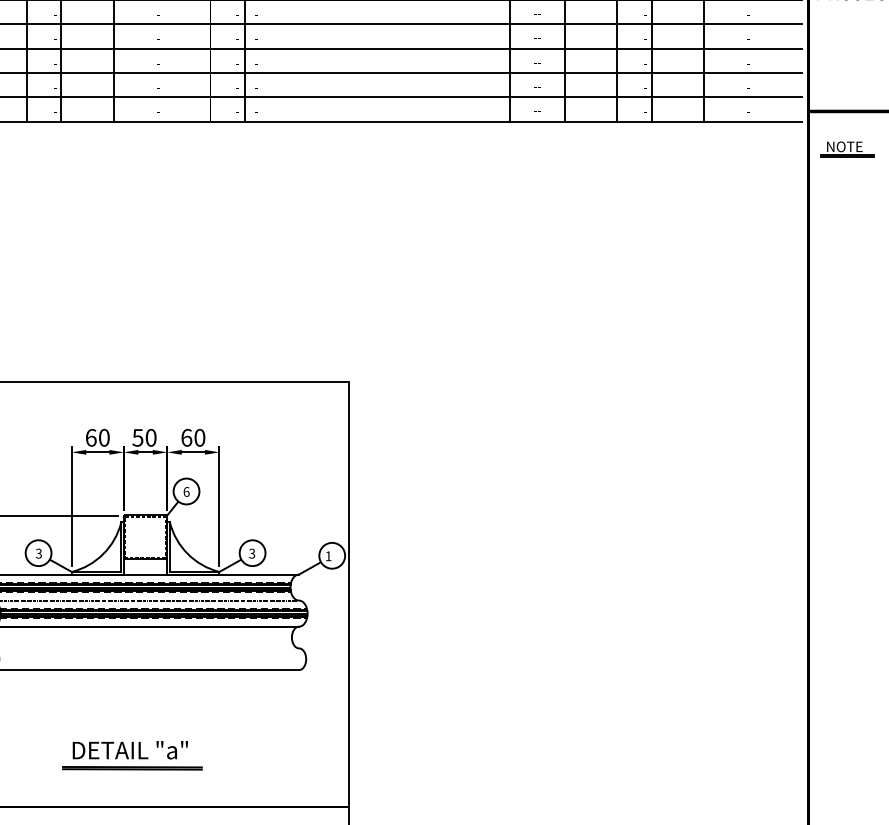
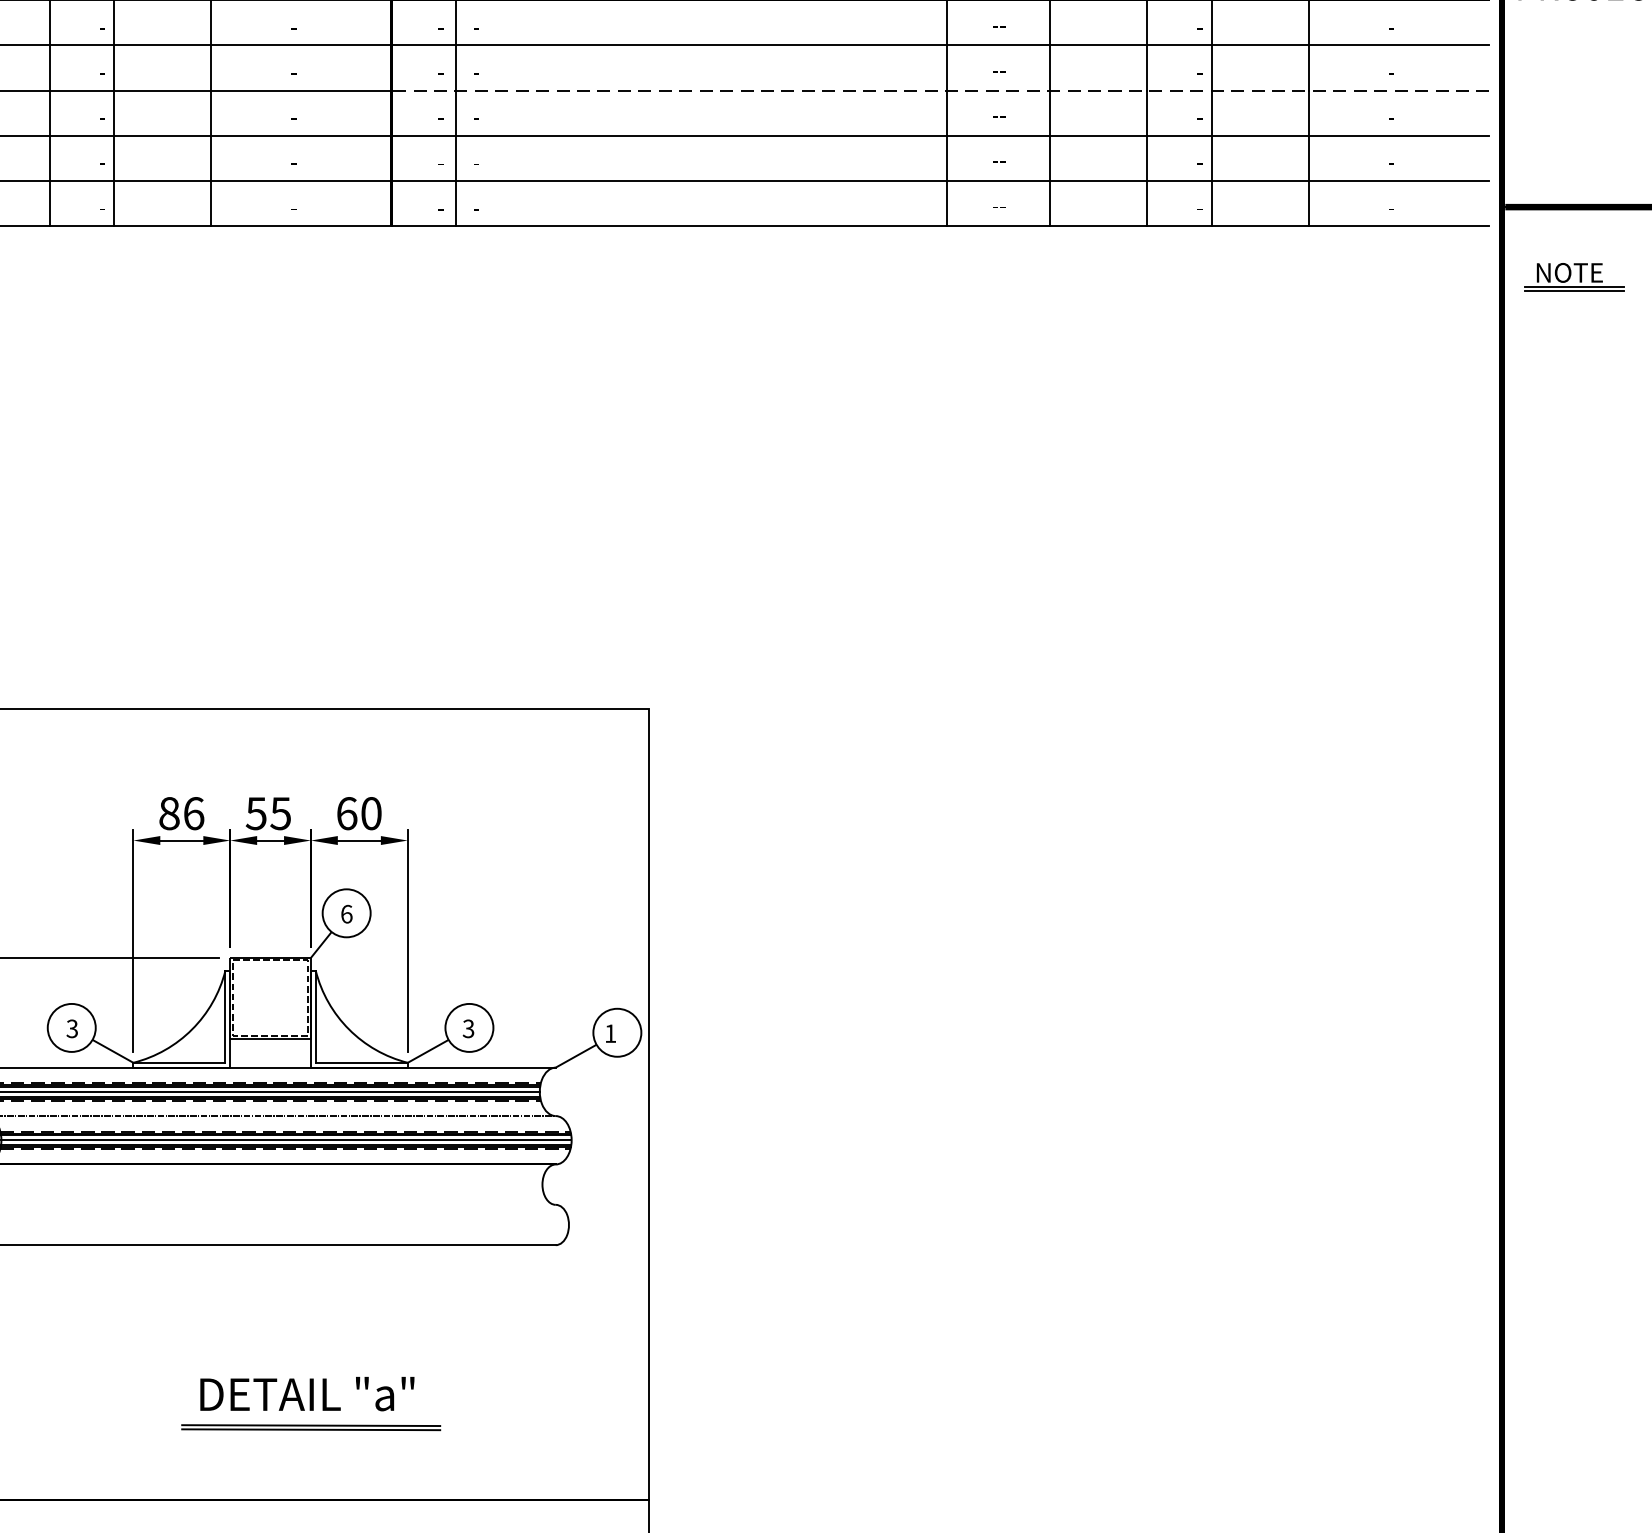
line: (505, 48) -> (939, 90), solid -> dashed
text: (97, 437) -> (181, 812), 60 -> 86
text: (150, 437) -> (279, 812), 50 -> 55
part: (132, 755) -> (311, 1403), moved

